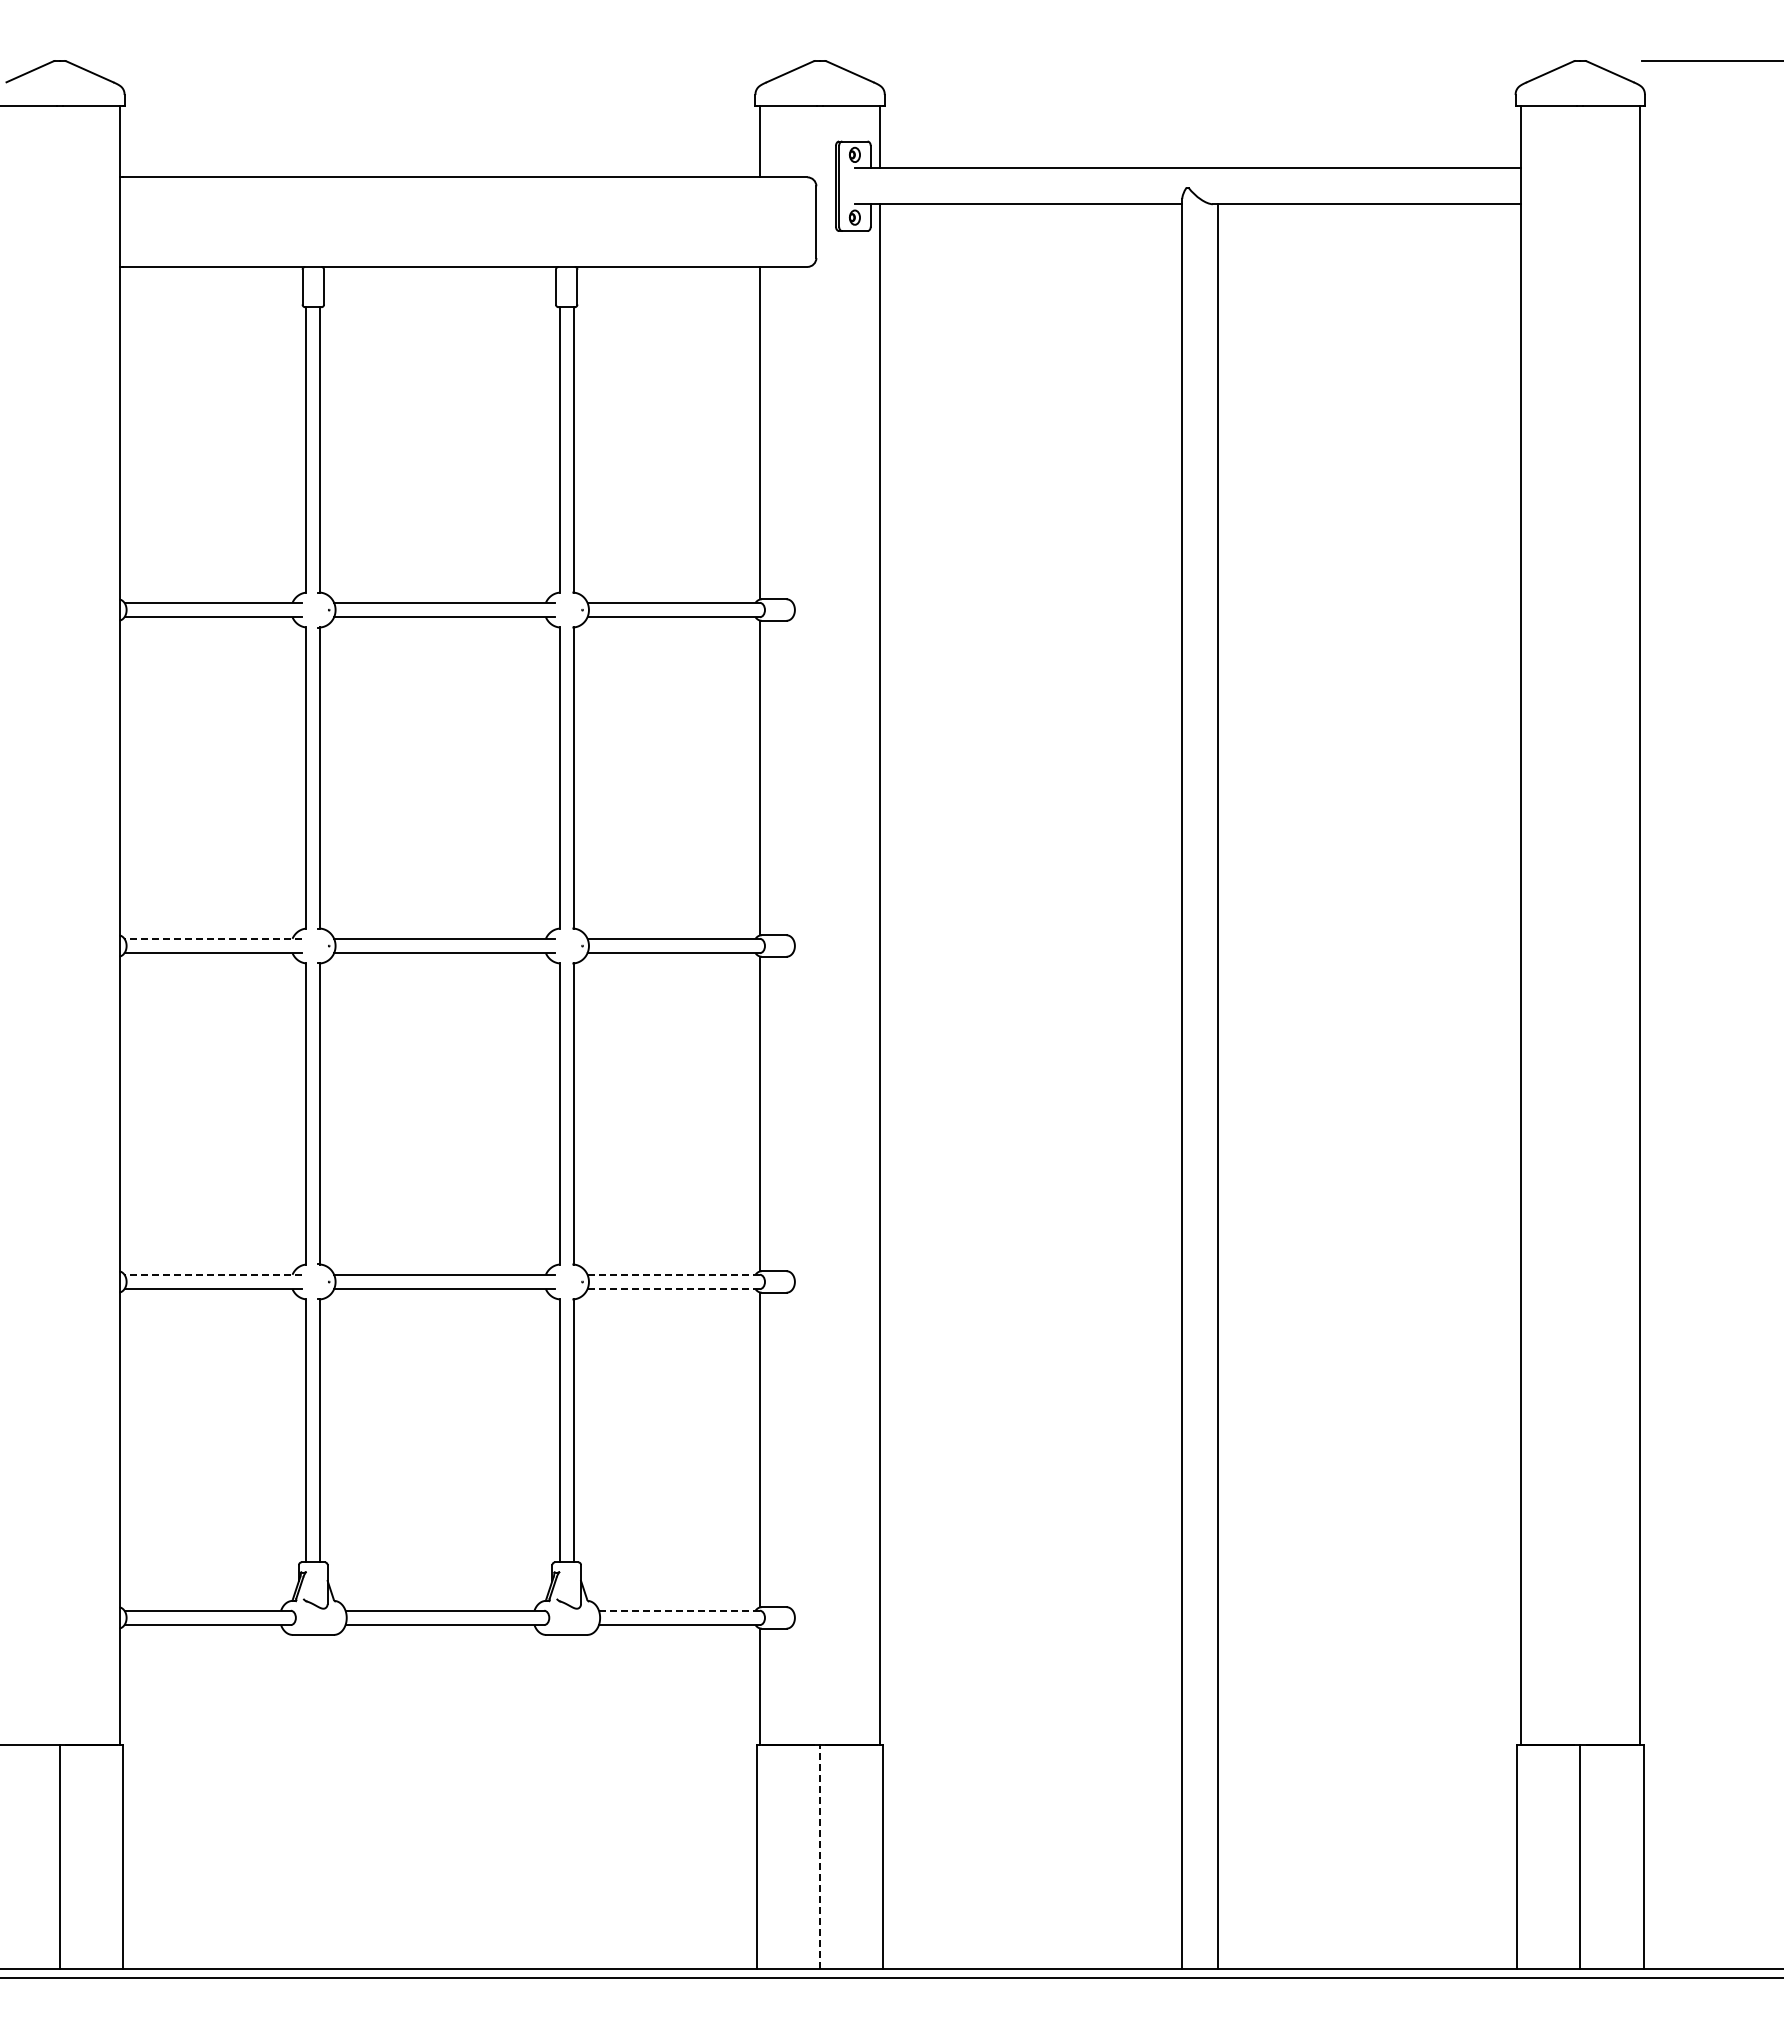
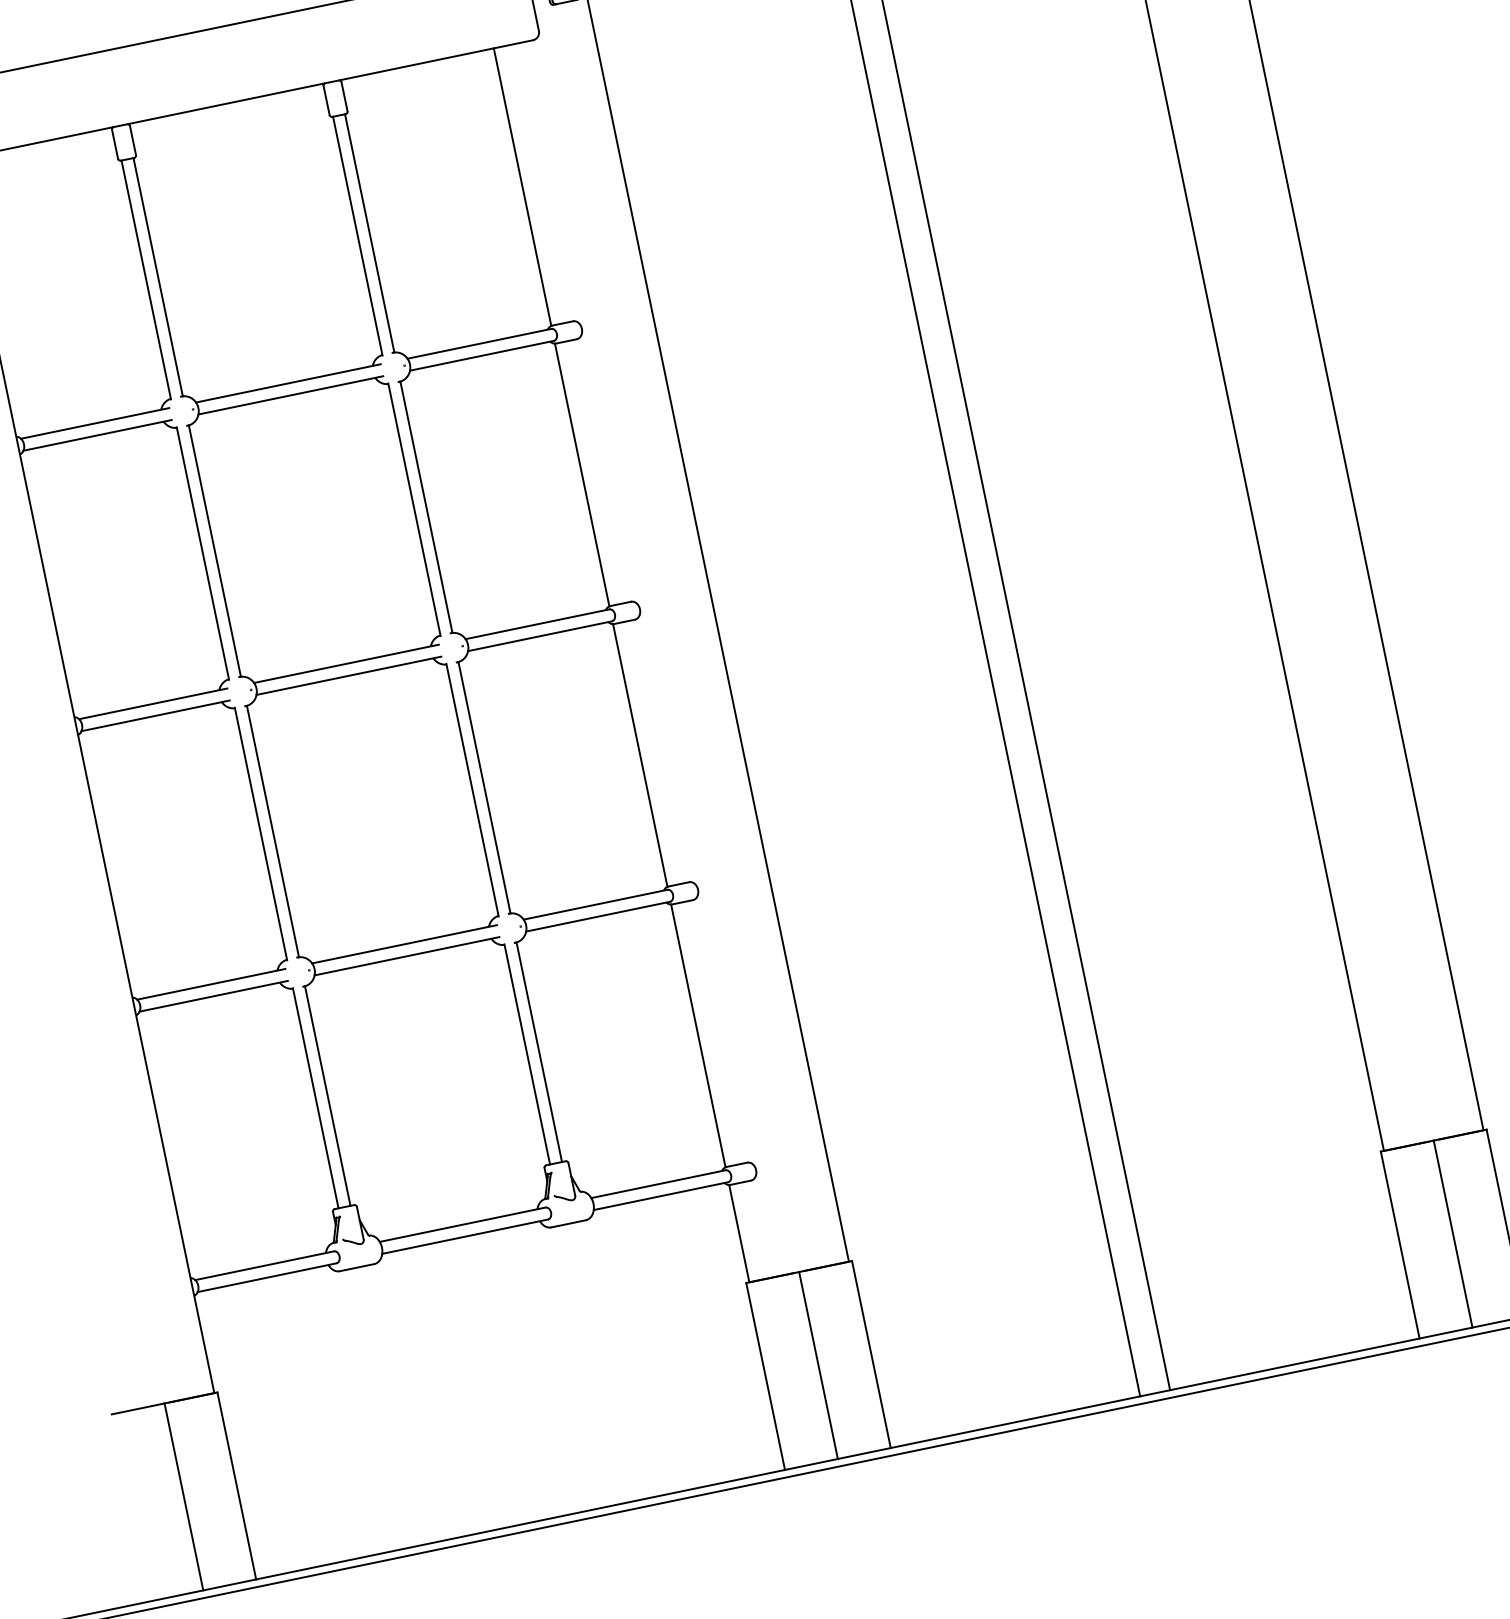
line: (213, 938) -> (153, 703), dashed -> solid
line: (213, 1274) -> (211, 984), dashed -> solid
line: (673, 1274) -> (595, 904), dashed -> solid
line: (673, 1289) -> (598, 917), dashed -> solid
line: (678, 1610) -> (657, 1184), dashed -> solid
line: (820, 1857) -> (818, 1365), dashed -> solid

